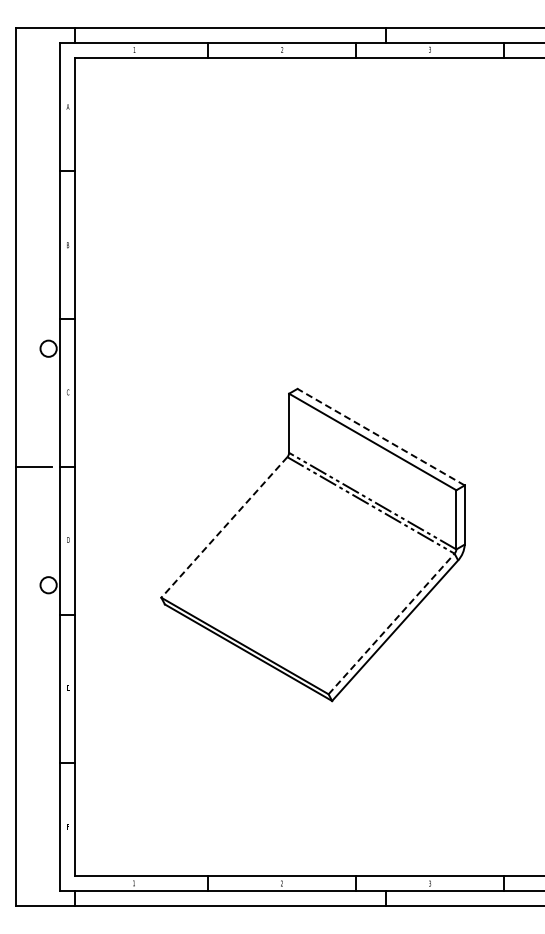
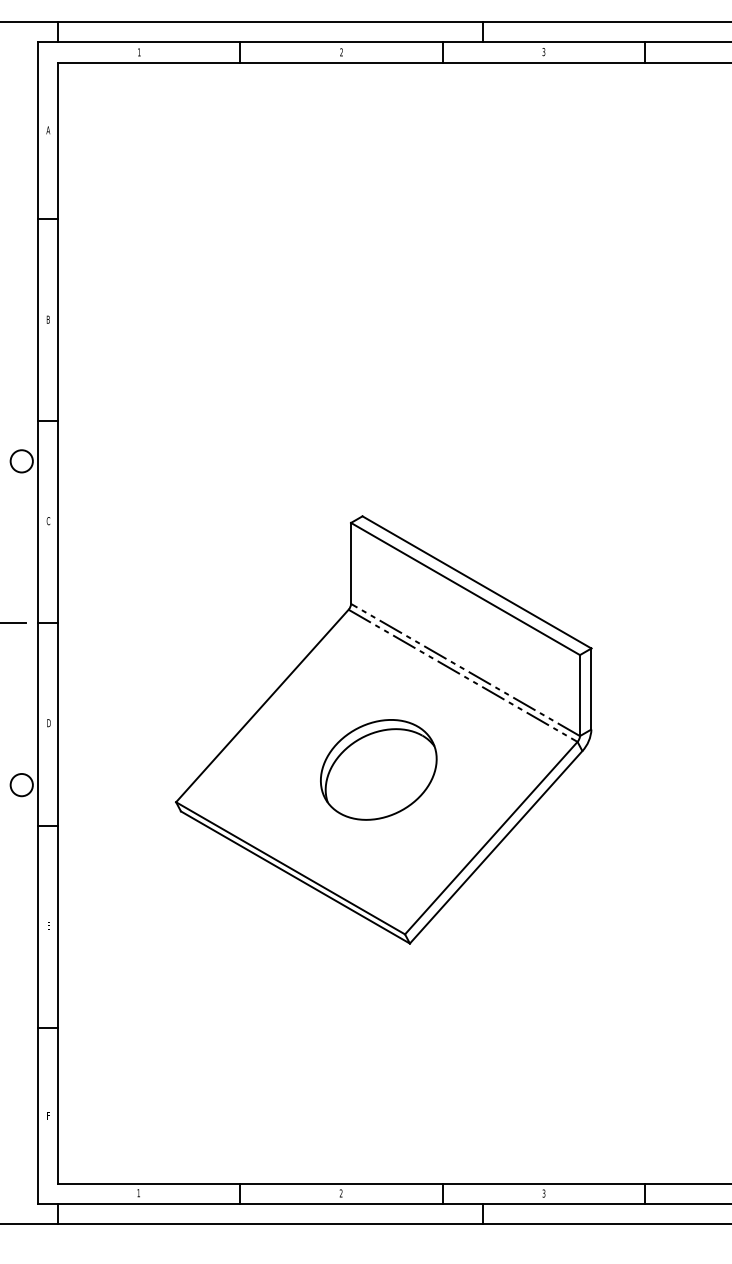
line: (381, 437) -> (477, 582), dashed -> solid
line: (224, 527) -> (262, 706), dashed -> solid
part: (309, 573) -> (378, 769), added
line: (391, 623) -> (491, 837), dashed -> solid

